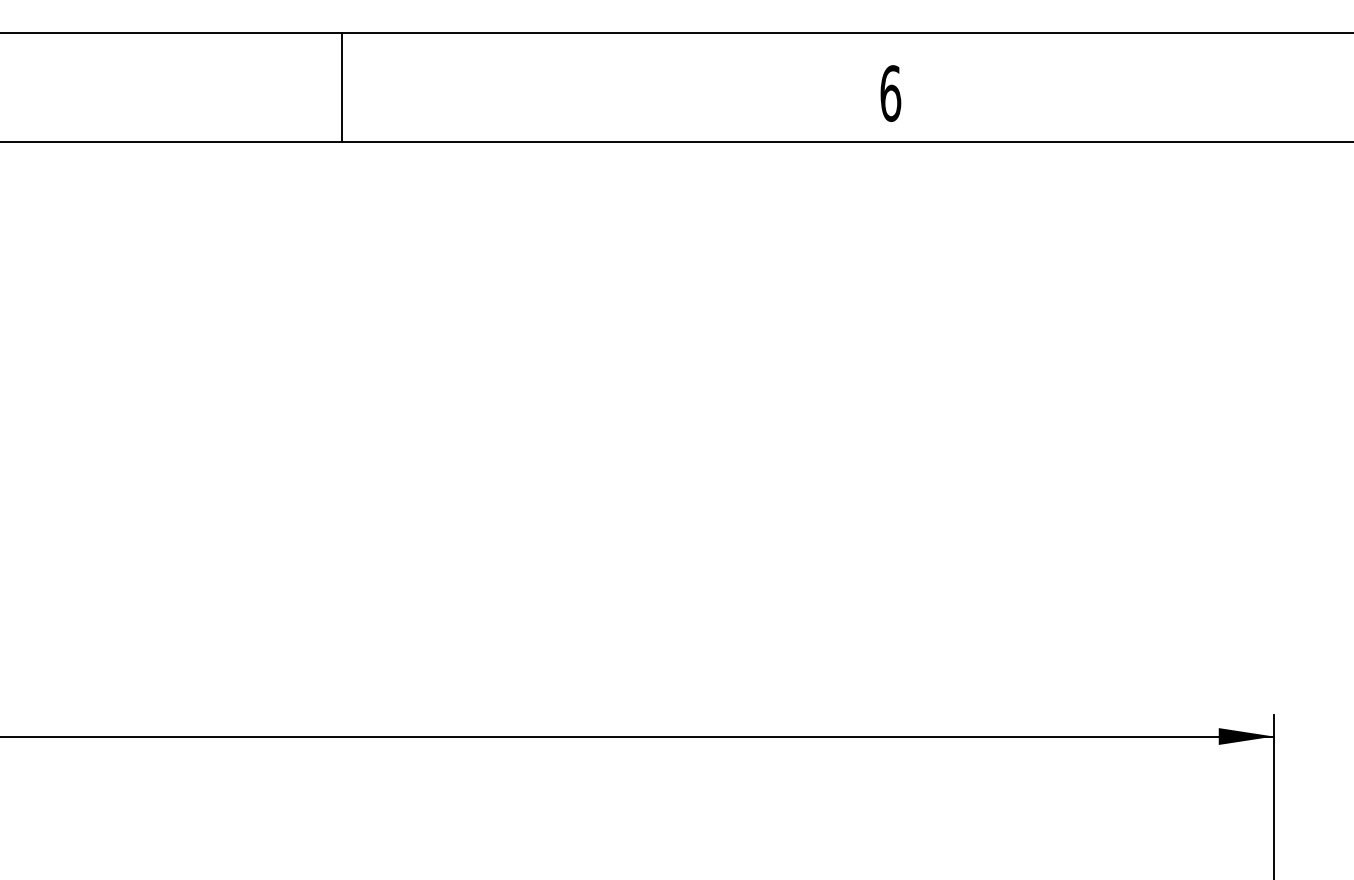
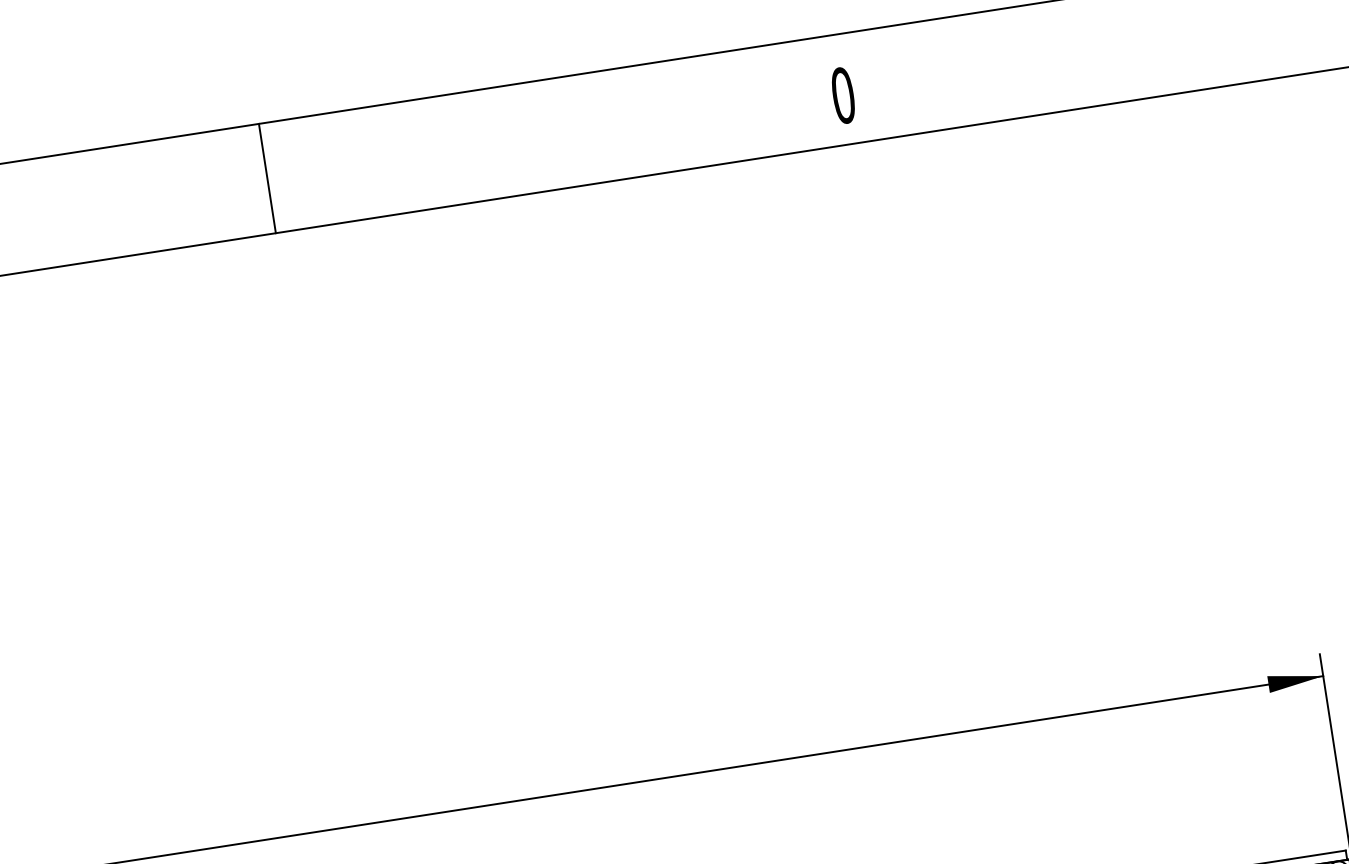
line: (341, 87) -> (267, 178), moved
text: (890, 93) -> (843, 95), 6 -> 0

